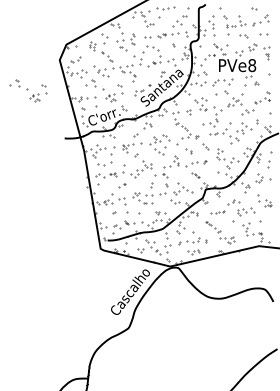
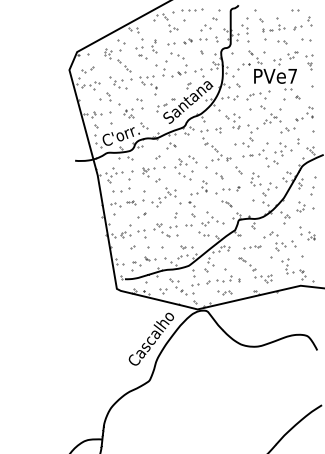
text: (252, 65) -> (293, 76), PVe8 -> PVe7
part: (28, 90) -> (33, 105), removed

